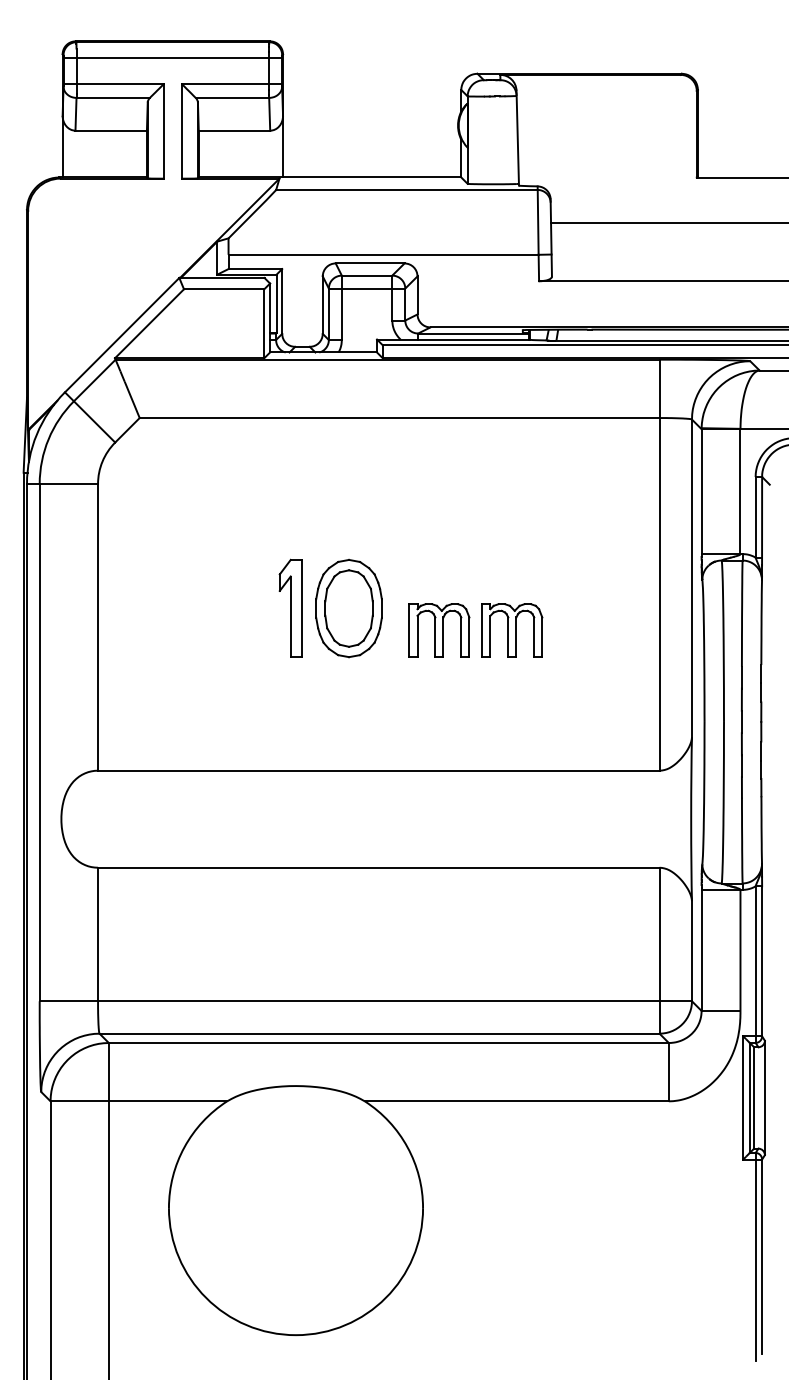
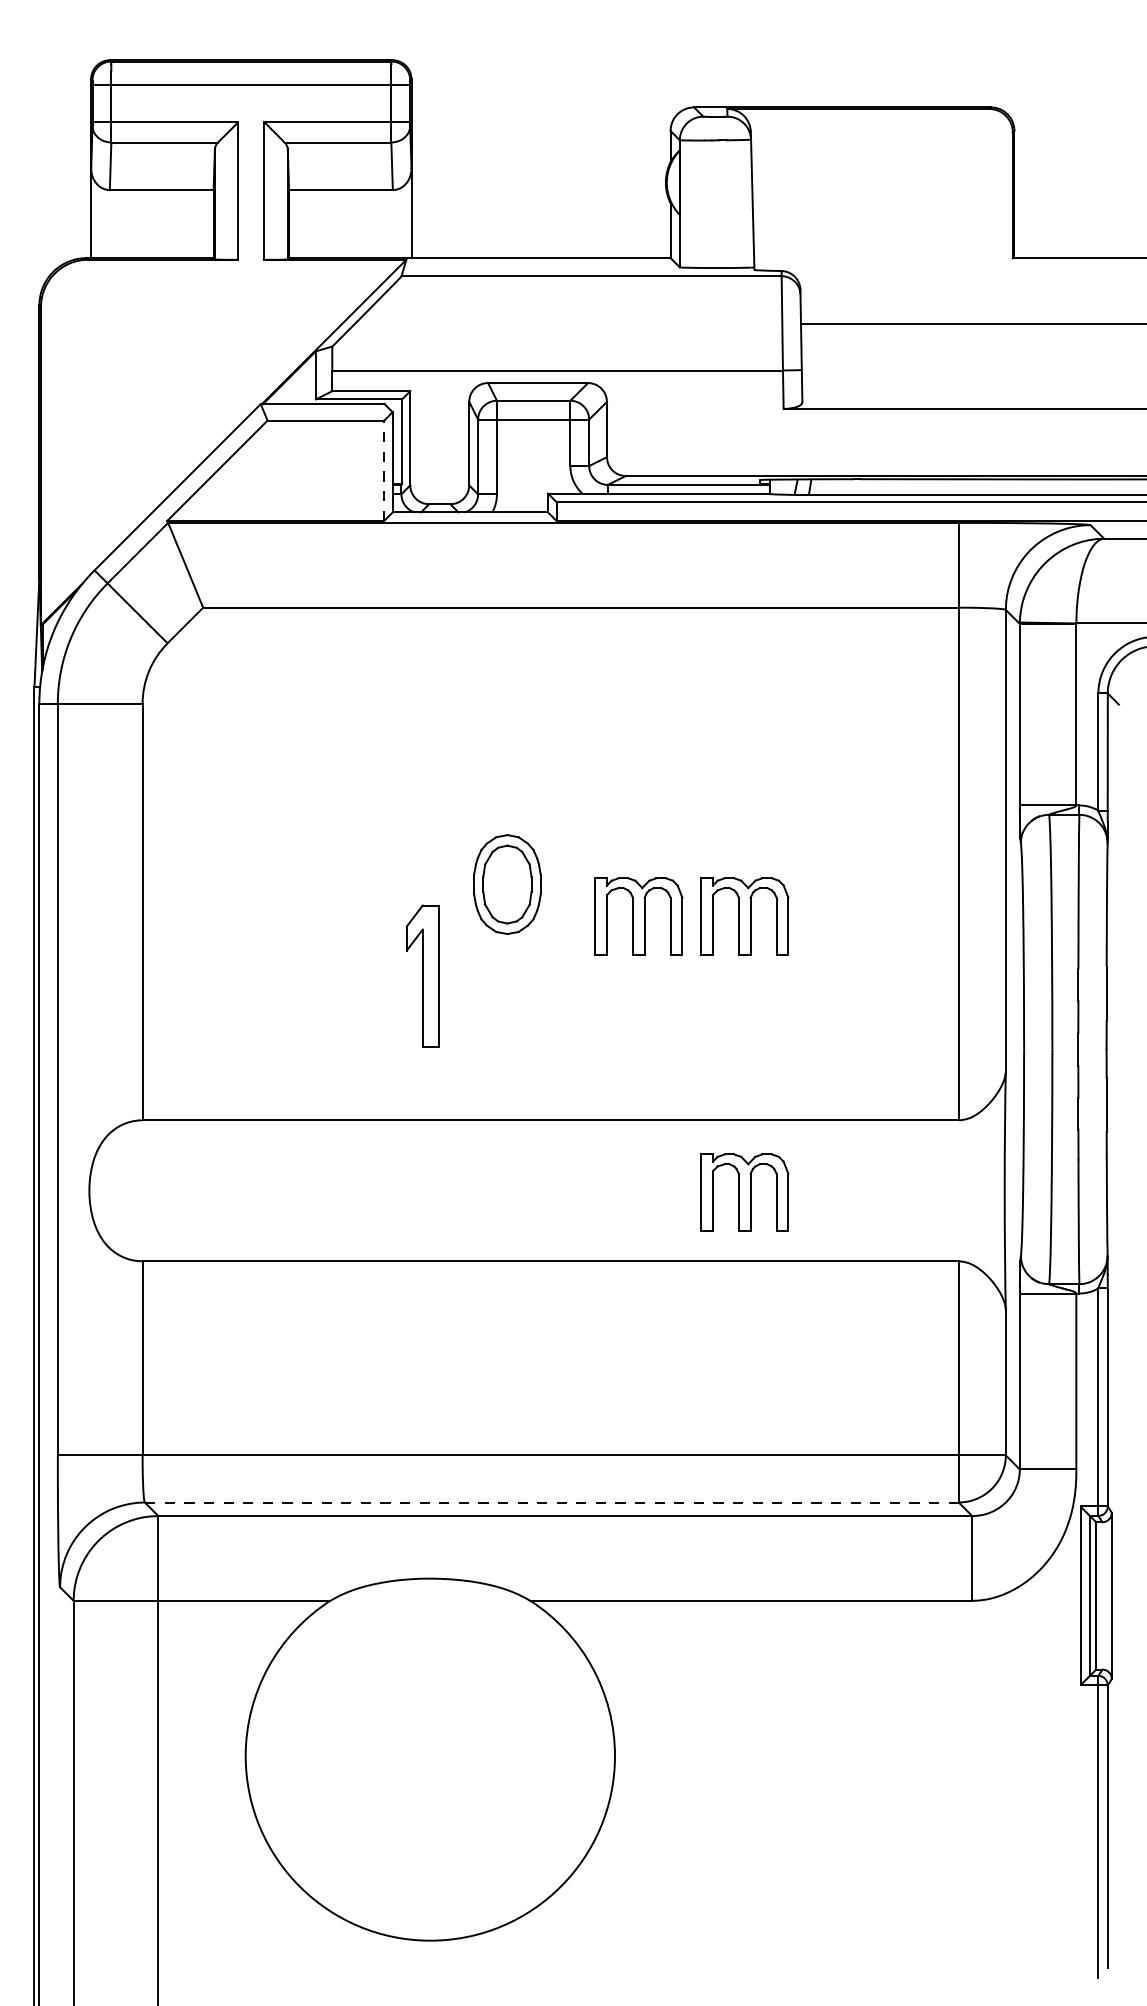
line: (264, 323) -> (384, 470), solid -> dashed
part: (290, 607) -> (422, 974), moved
part: (348, 608) -> (506, 884), size x0.7
part: (512, 820) -> (745, 1192), added
line: (379, 1033) -> (551, 1502), solid -> dashed

